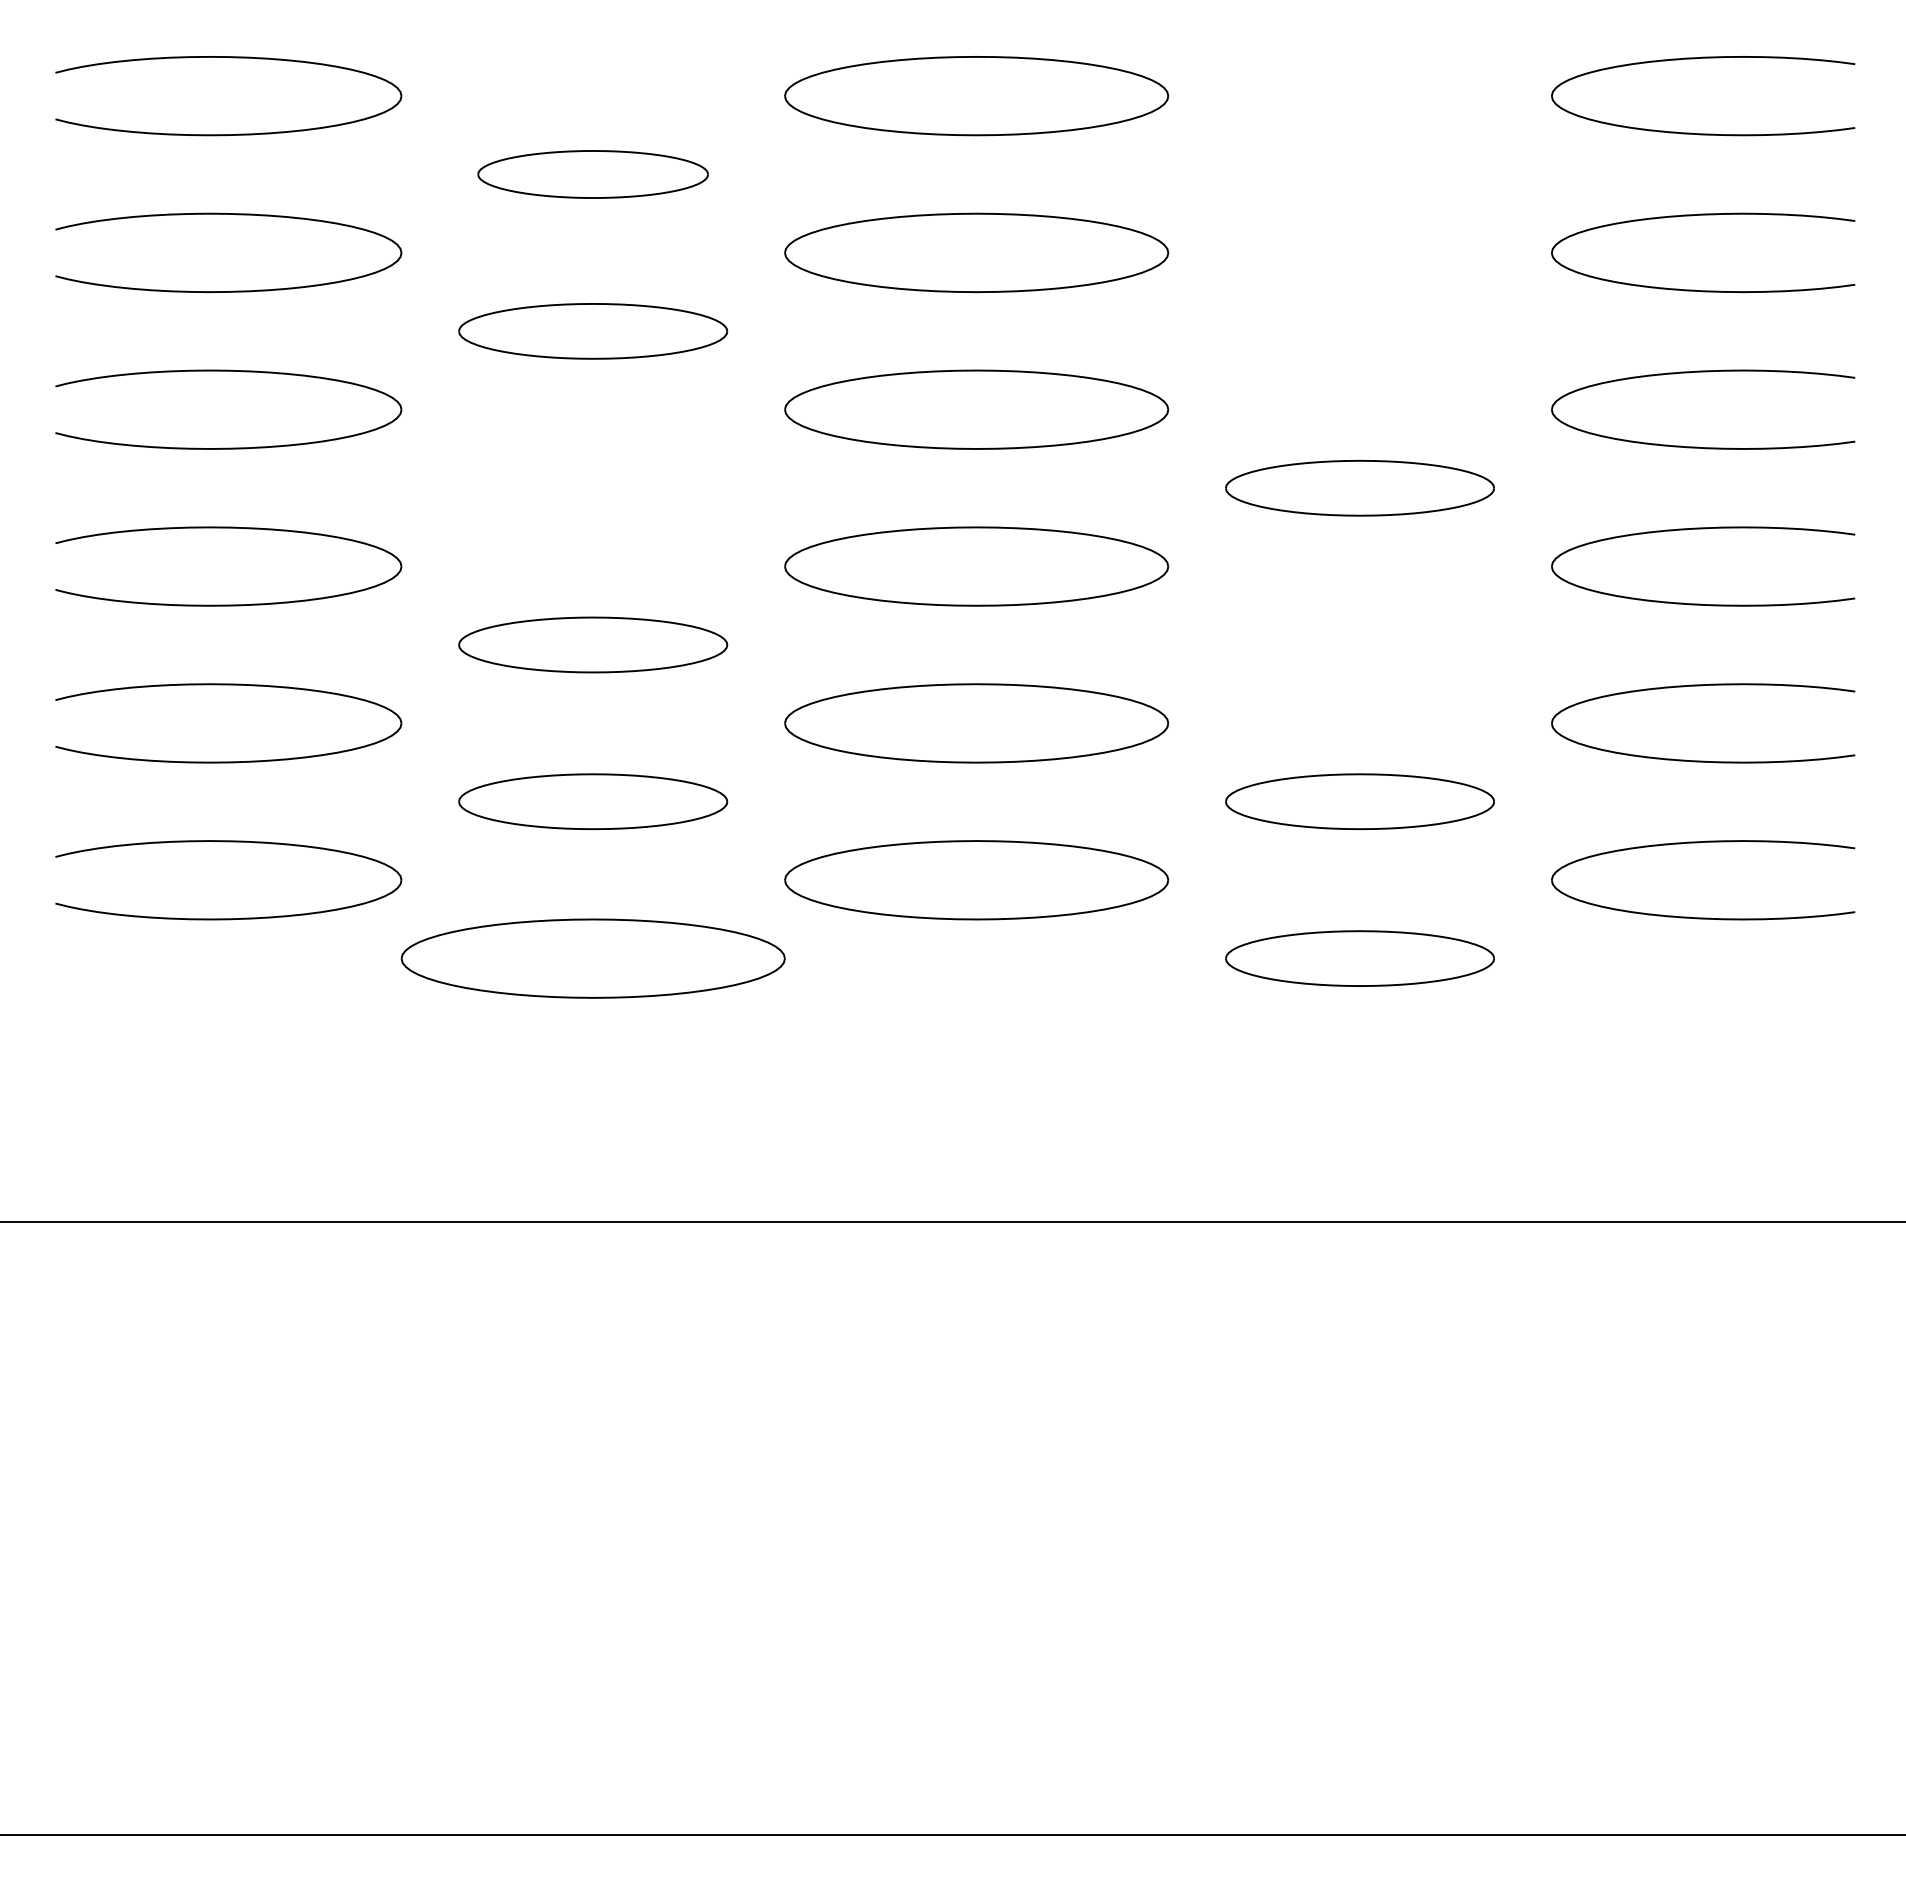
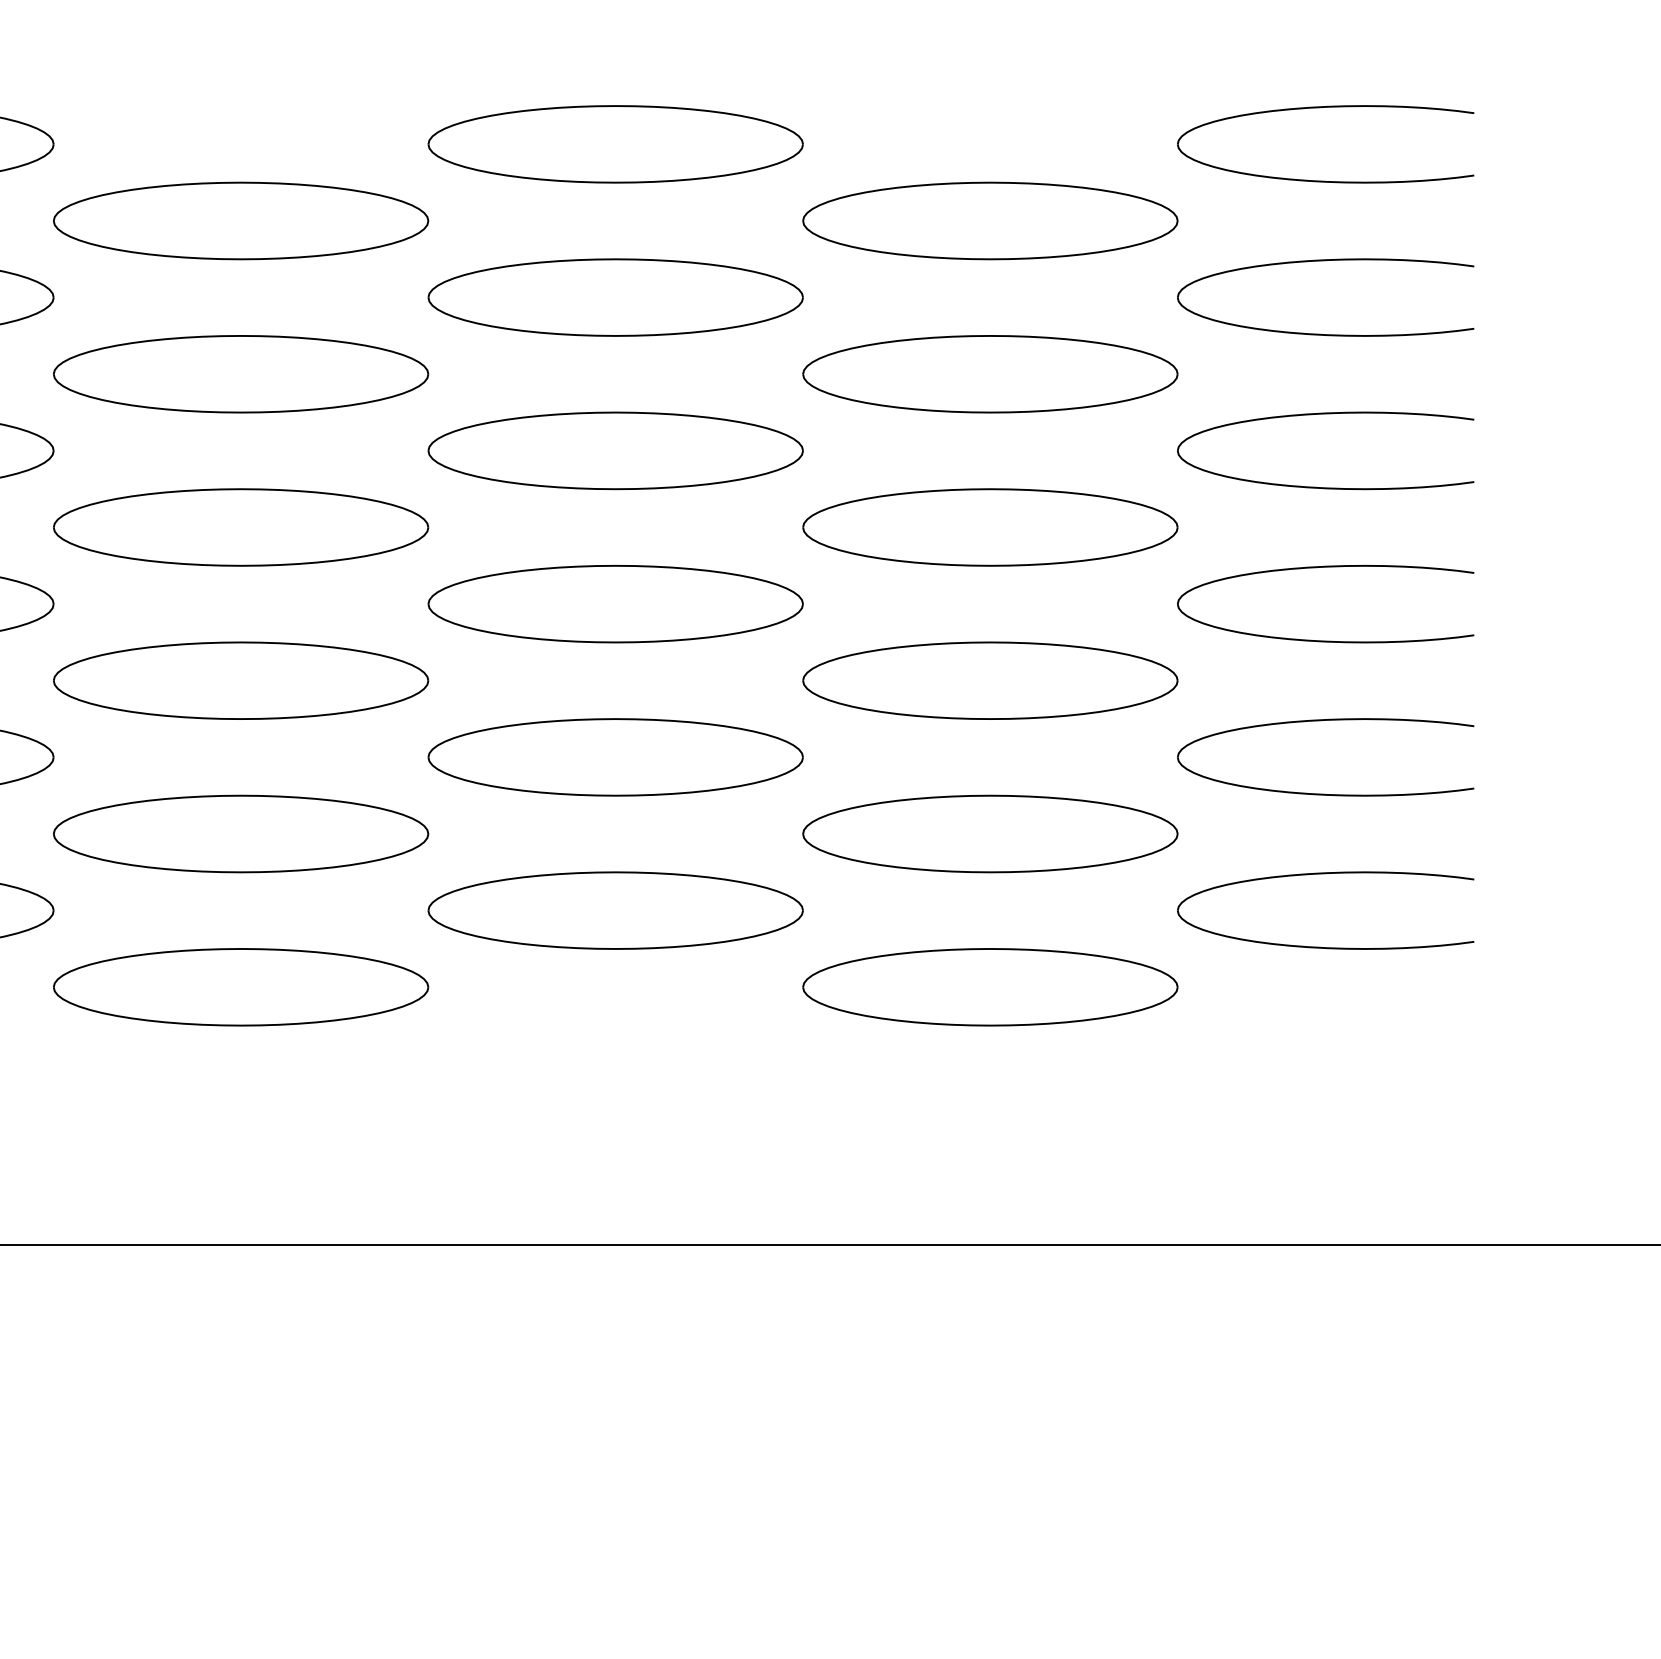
part: (592, 174) -> (240, 220), size x1.67
part: (1359, 174) -> (989, 220), added
part: (592, 331) -> (240, 374), size x1.43
part: (1359, 331) -> (989, 374), added
part: (592, 488) -> (240, 527), added
part: (1359, 488) -> (989, 527), size x1.43
part: (592, 644) -> (240, 680), size x1.43
part: (1359, 644) -> (989, 680), added
part: (592, 801) -> (240, 833), size x1.43
part: (1359, 801) -> (989, 833), size x1.43
part: (1359, 958) -> (989, 987), size x1.43

